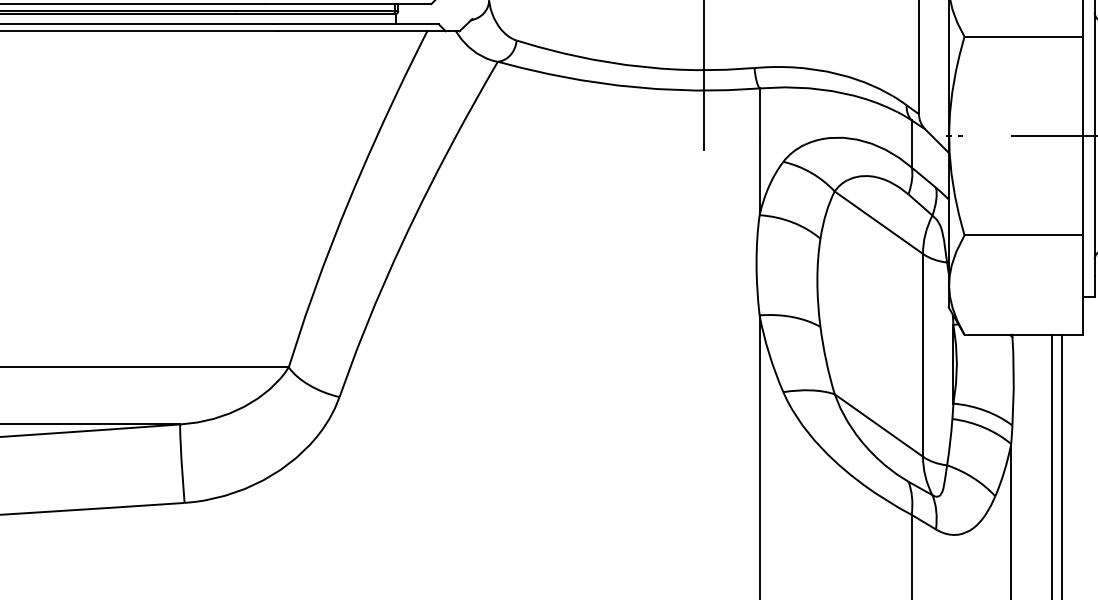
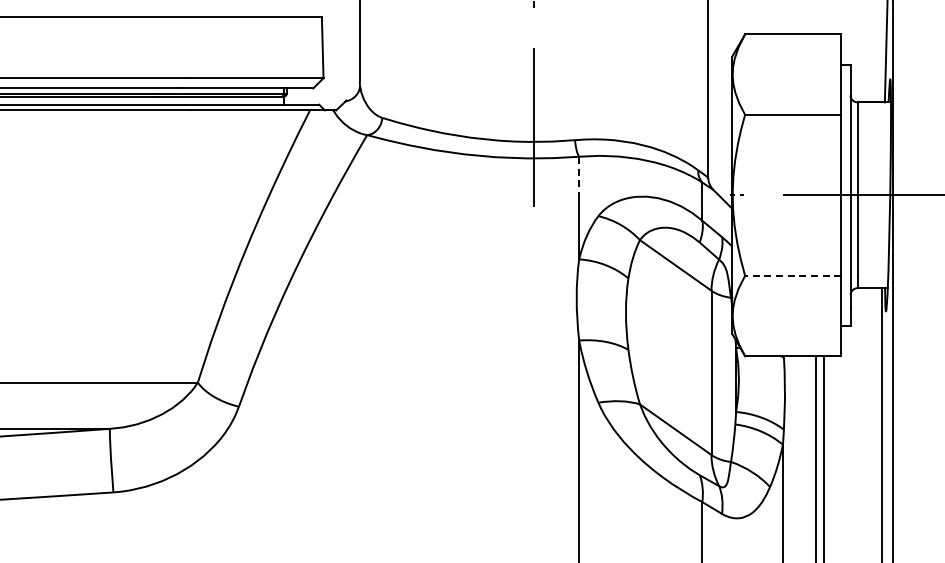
line: (760, 114) -> (579, 177), solid -> dashed
line: (1023, 235) -> (792, 275), solid -> dashed

